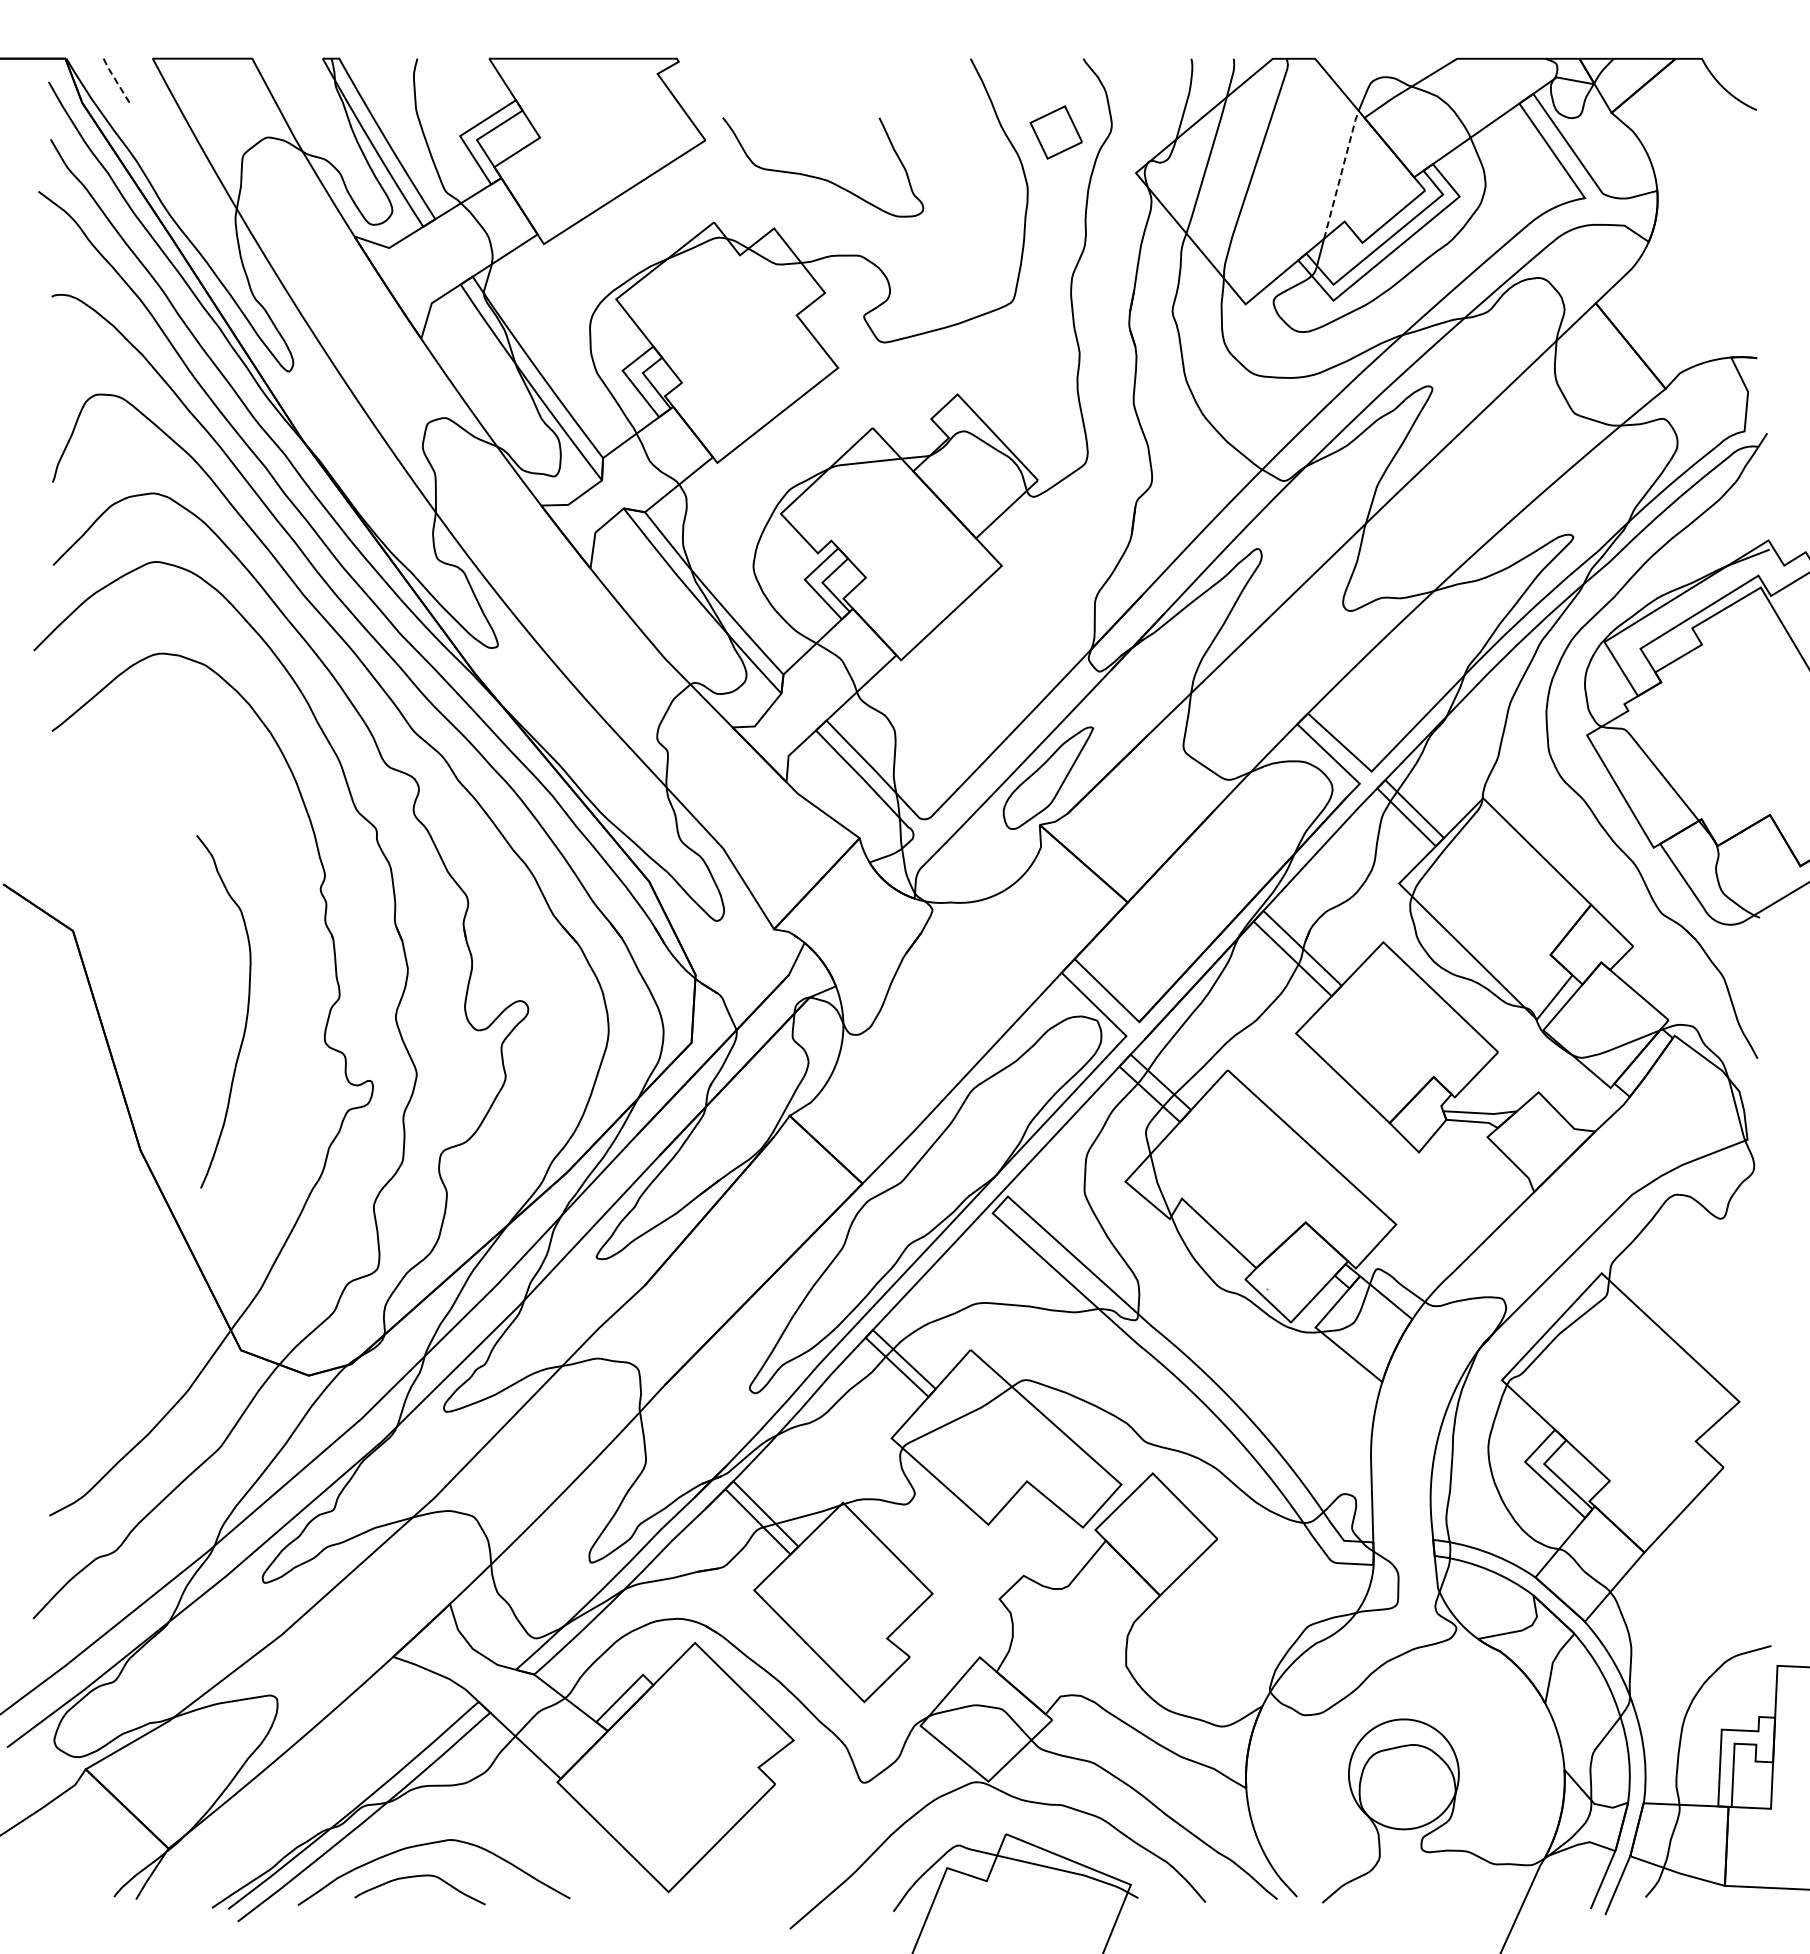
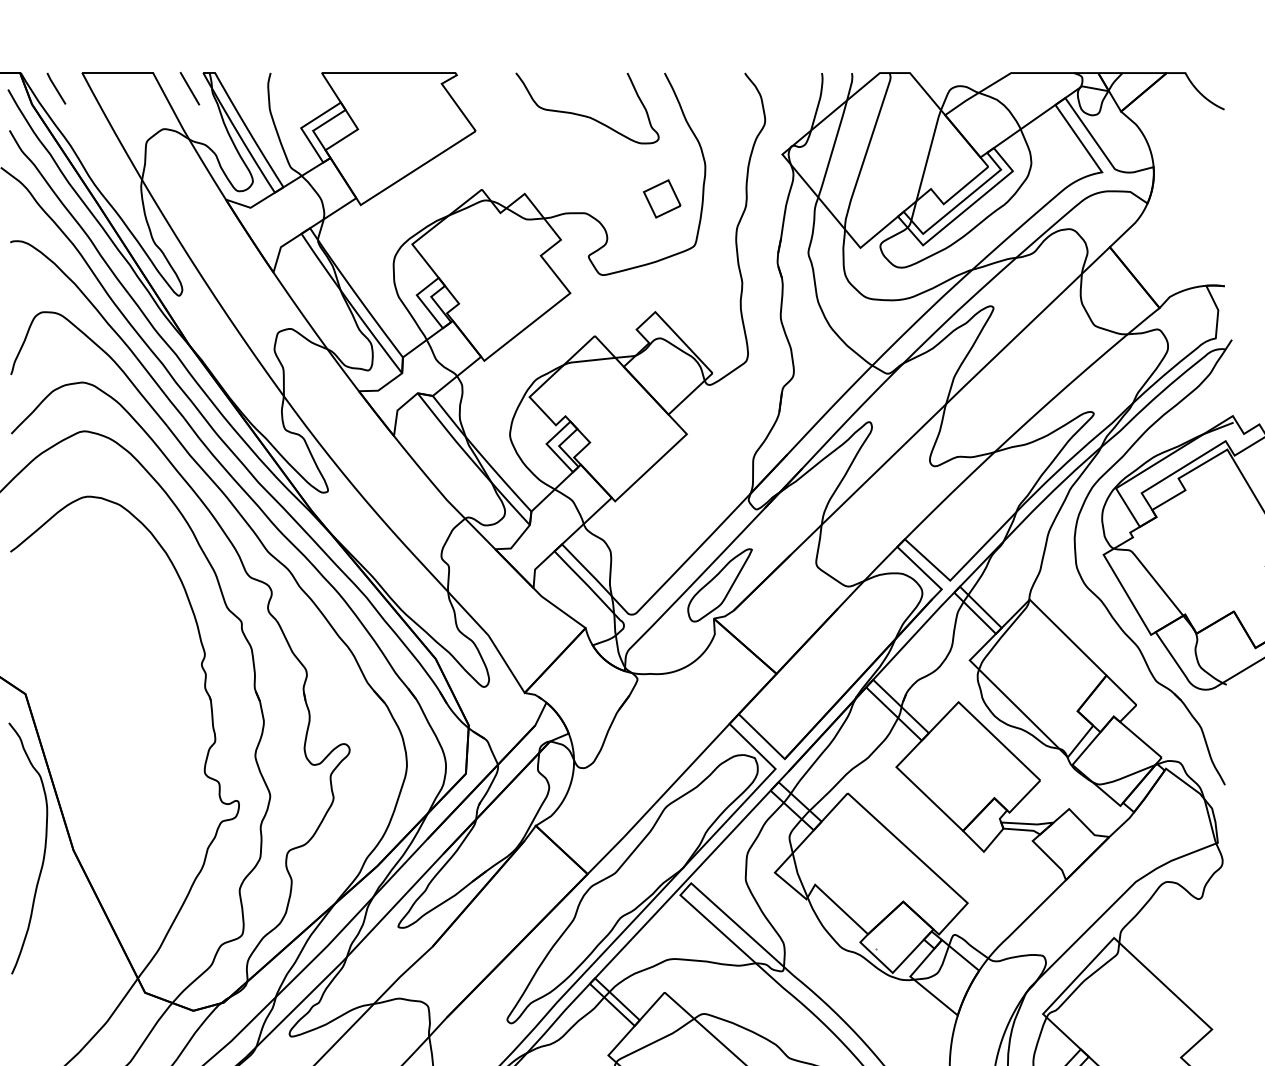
line: (116, 80) -> (56, 88), dashed -> solid
line: (303, 80) -> (189, 88), added
part: (1055, 132) -> (661, 198), moved
line: (1341, 173) -> (928, 154), dashed -> solid
curve: (820, 177) -> (585, 115), moved
curve: (246, 1012) -> (44, 849), moved

